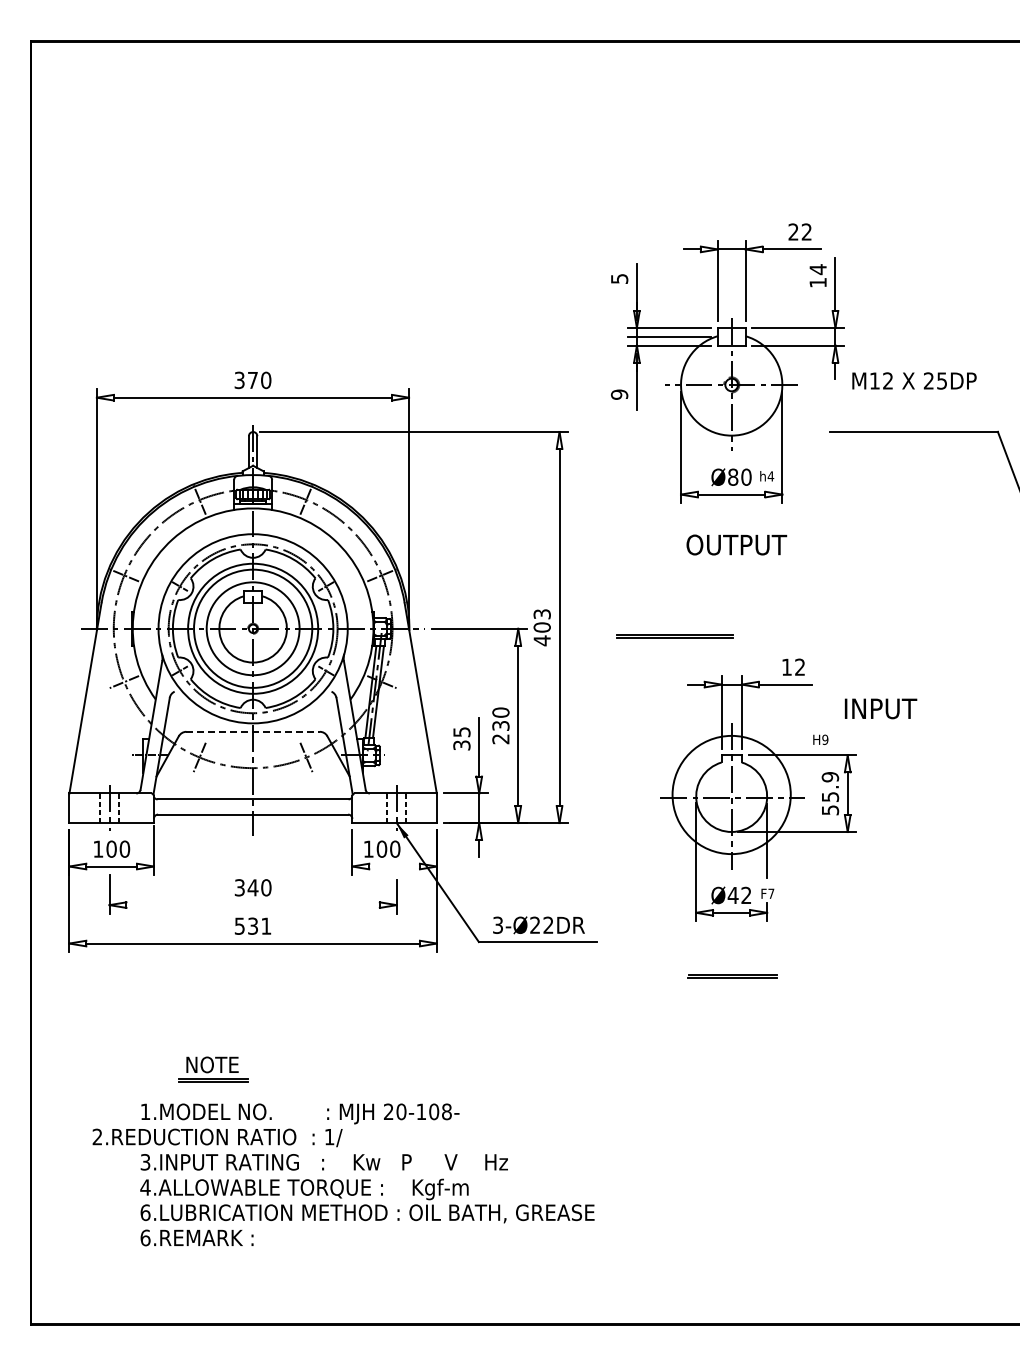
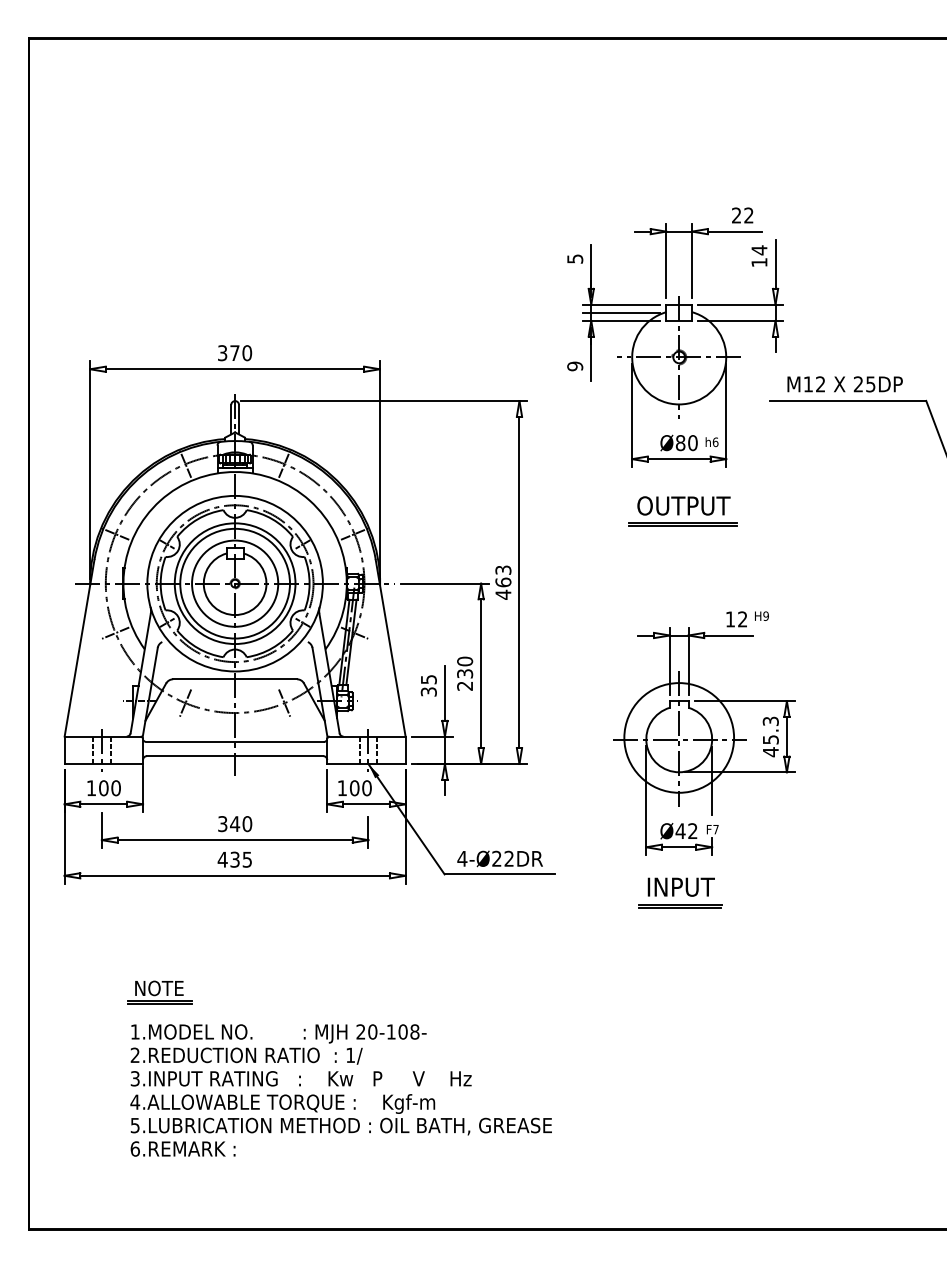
text: (914, 380) -> (845, 383), moved
text: (770, 476) -> (715, 442), h4 -> h6
text: (541, 627) -> (502, 582), 403 -> 463
line: (674, 635) -> (682, 524), moved
text: (880, 708) -> (680, 886), moved
line: (253, 731) -> (235, 679), dashed -> solid
text: (820, 739) -> (761, 615), moved
text: (830, 793) -> (770, 736), 55.9 -> 45.3
line: (394, 866) -> (366, 804), added
line: (252, 905) -> (234, 840), added
text: (497, 924) -> (461, 858), 3-Ø22DR -> 4-Ø22DR
text: (252, 925) -> (234, 859), 531 -> 435
part: (213, 1069) -> (160, 992), moved
text: (217, 1137) -> (246, 1055), moved
text: (145, 1212) -> (135, 1125), 6.LUBRICATION -> 5.LUBRICATION

